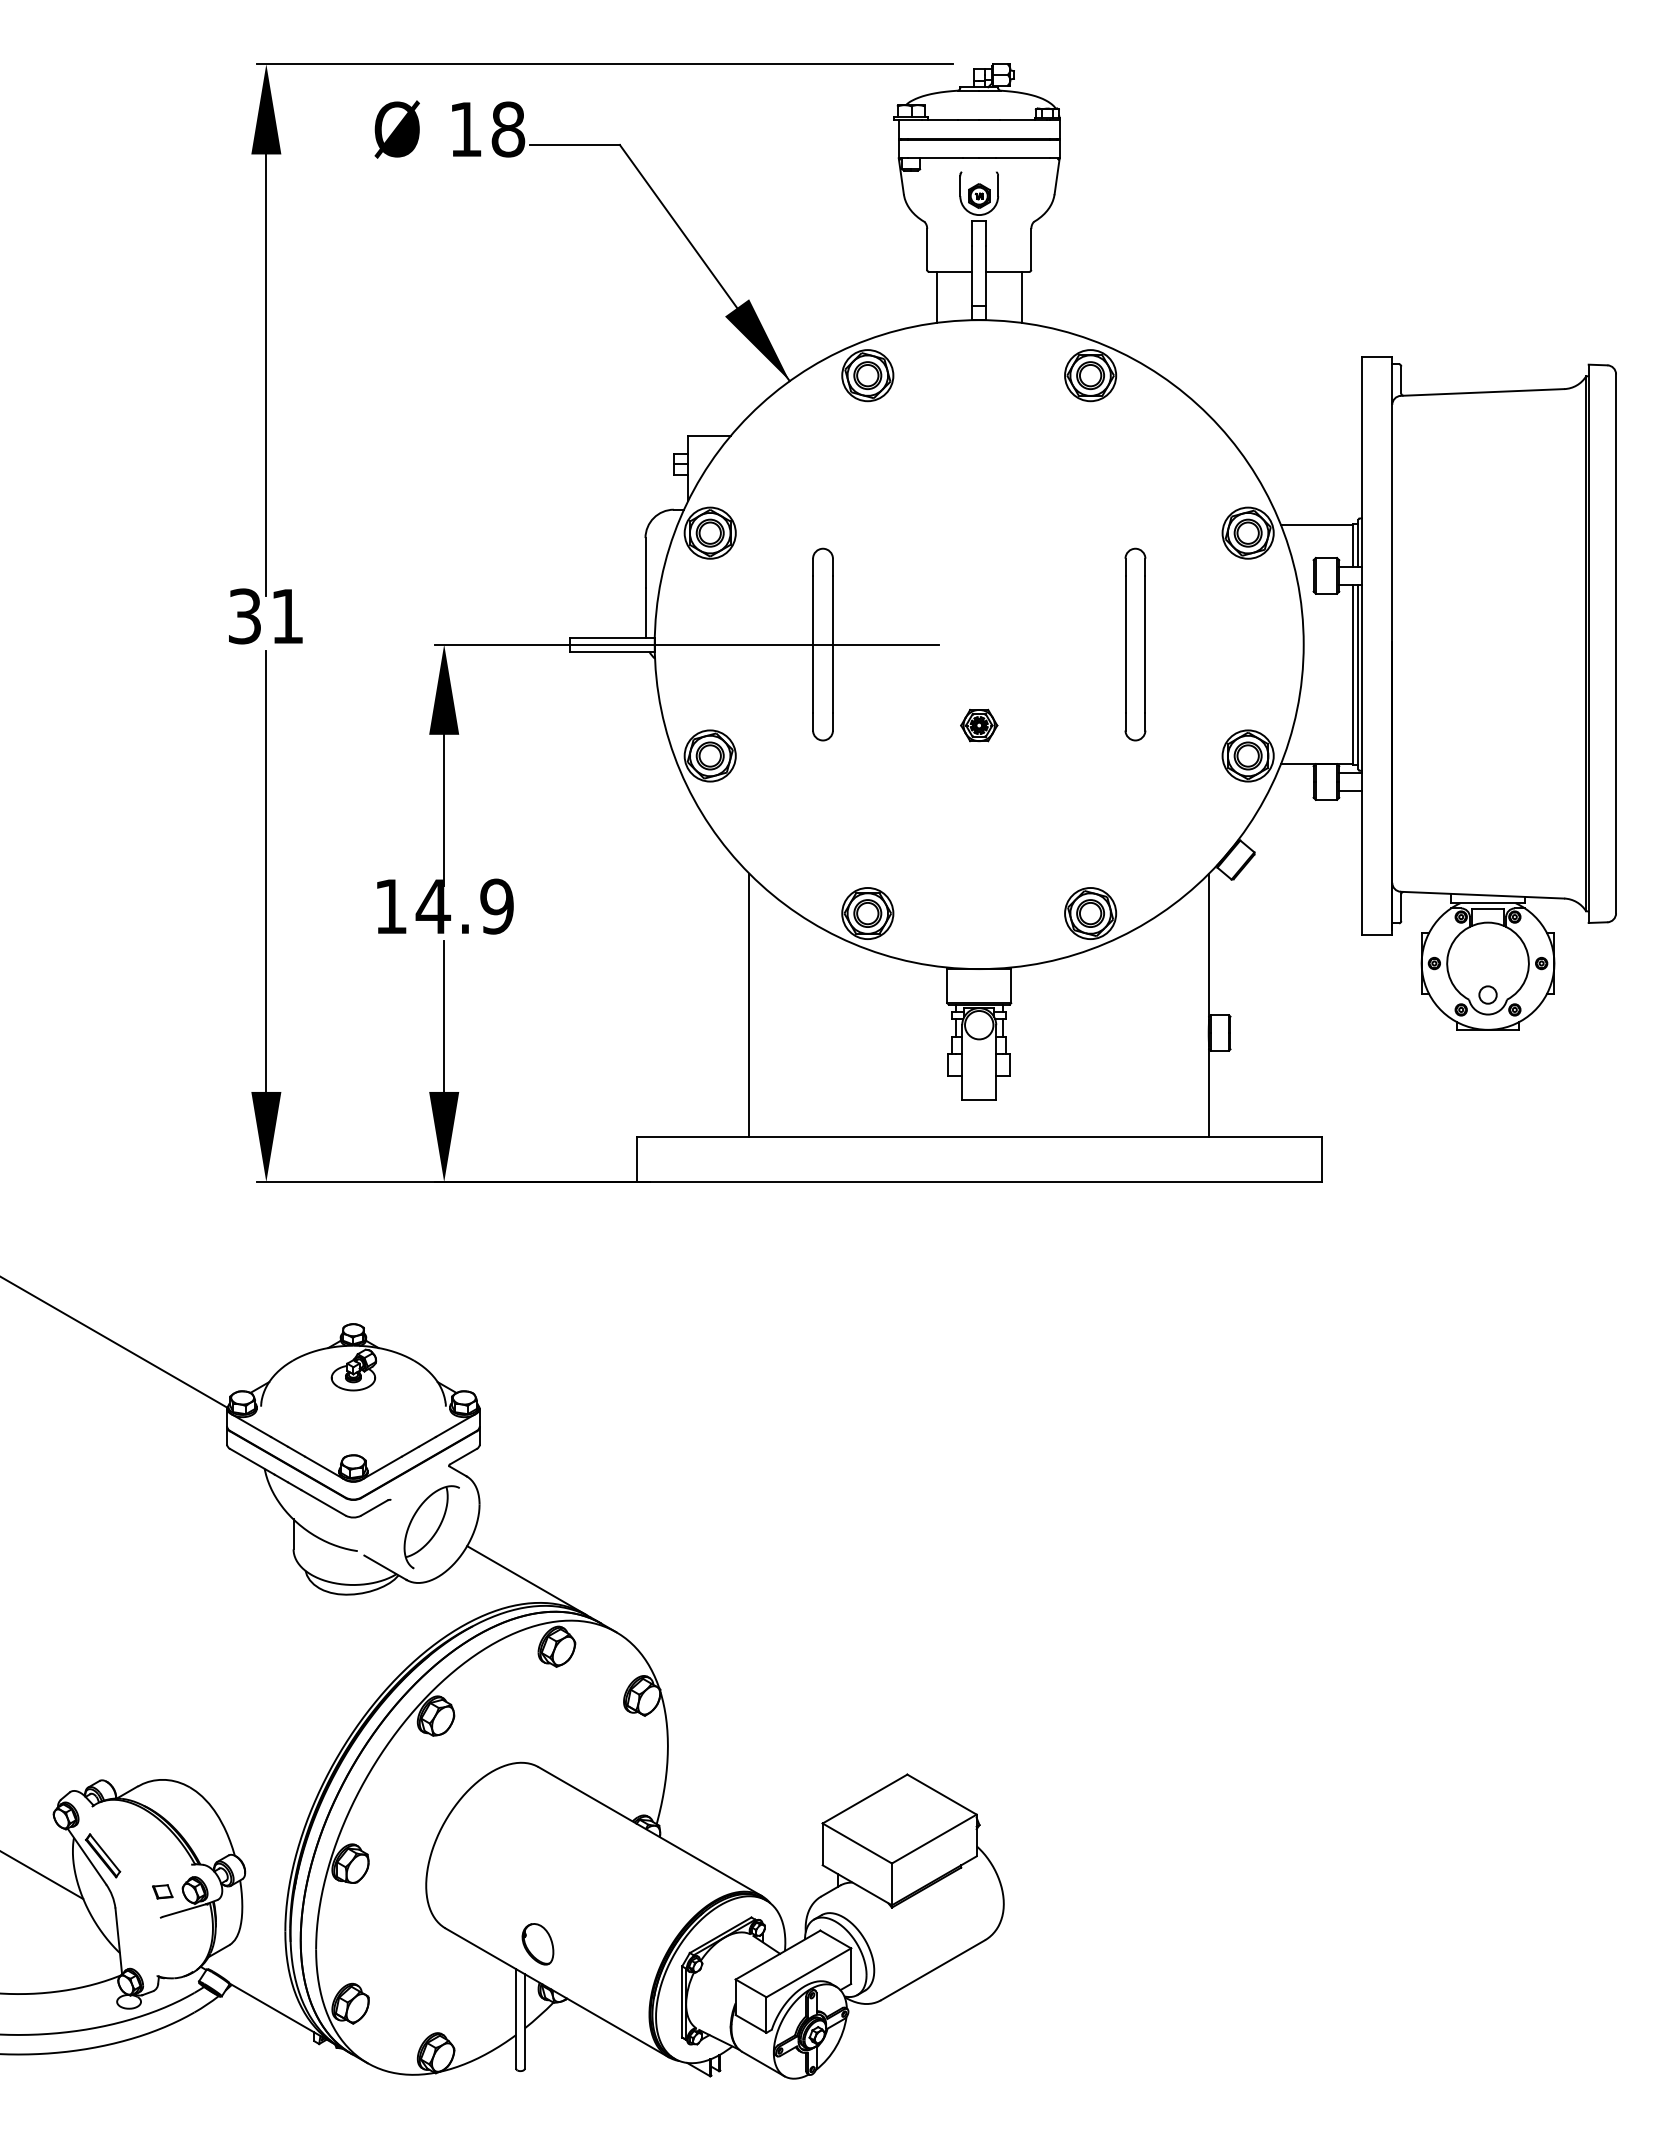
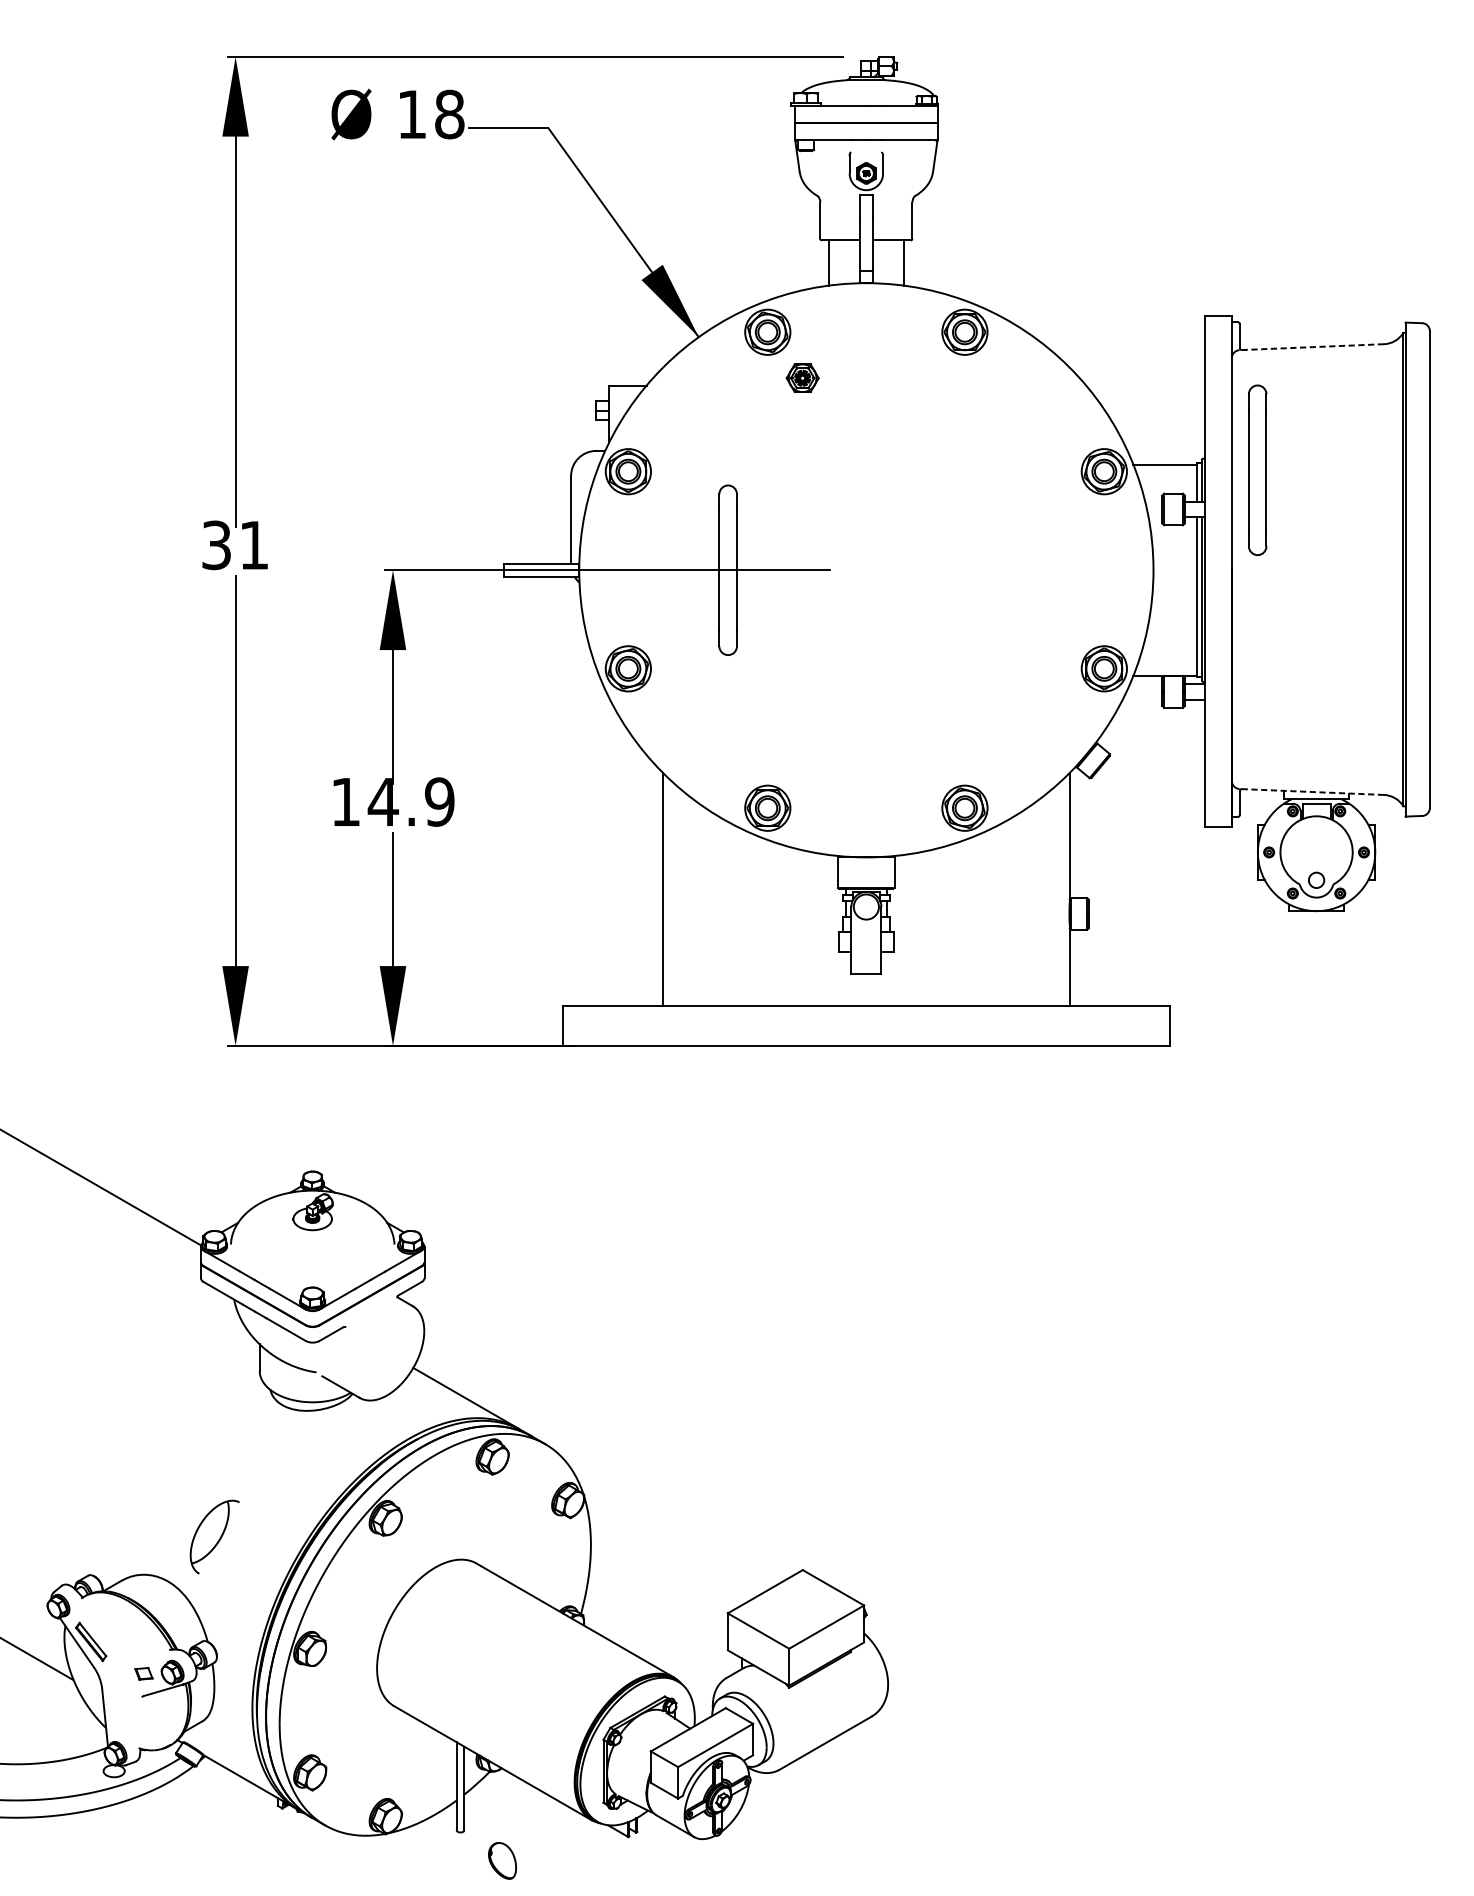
line: (1482, 392) -> (1311, 347), solid -> dashed
part: (1135, 644) -> (1257, 470), moved
part: (979, 725) -> (802, 378), moved
line: (1482, 895) -> (1311, 792), solid -> dashed
part: (431, 1527) -> (214, 1537), moved
part: (537, 1944) -> (502, 1861), moved

